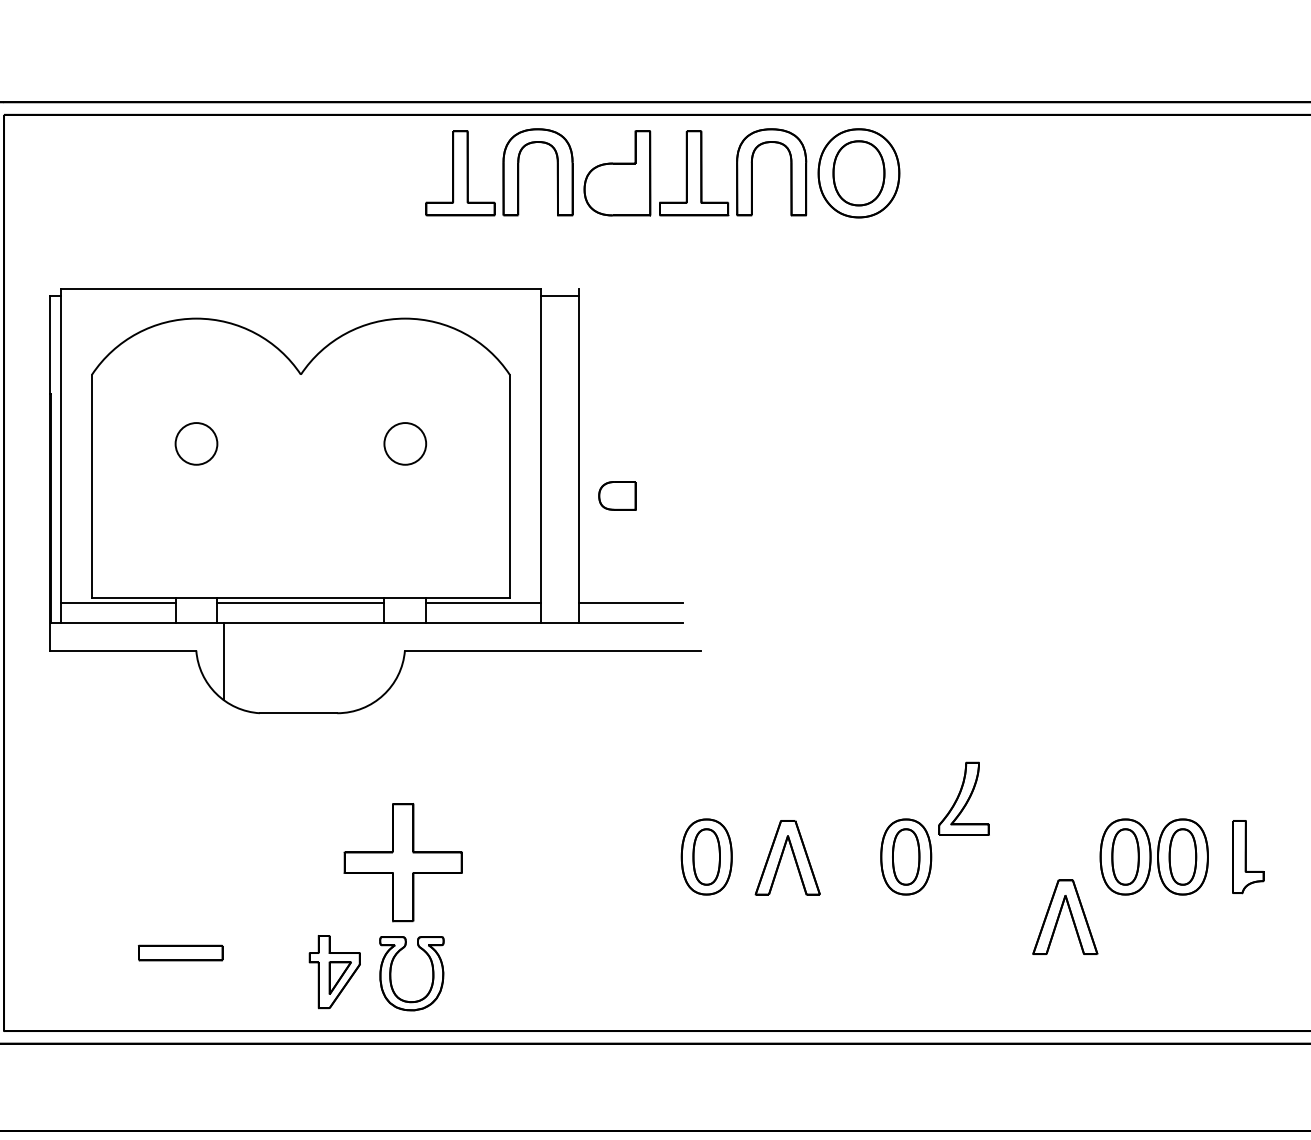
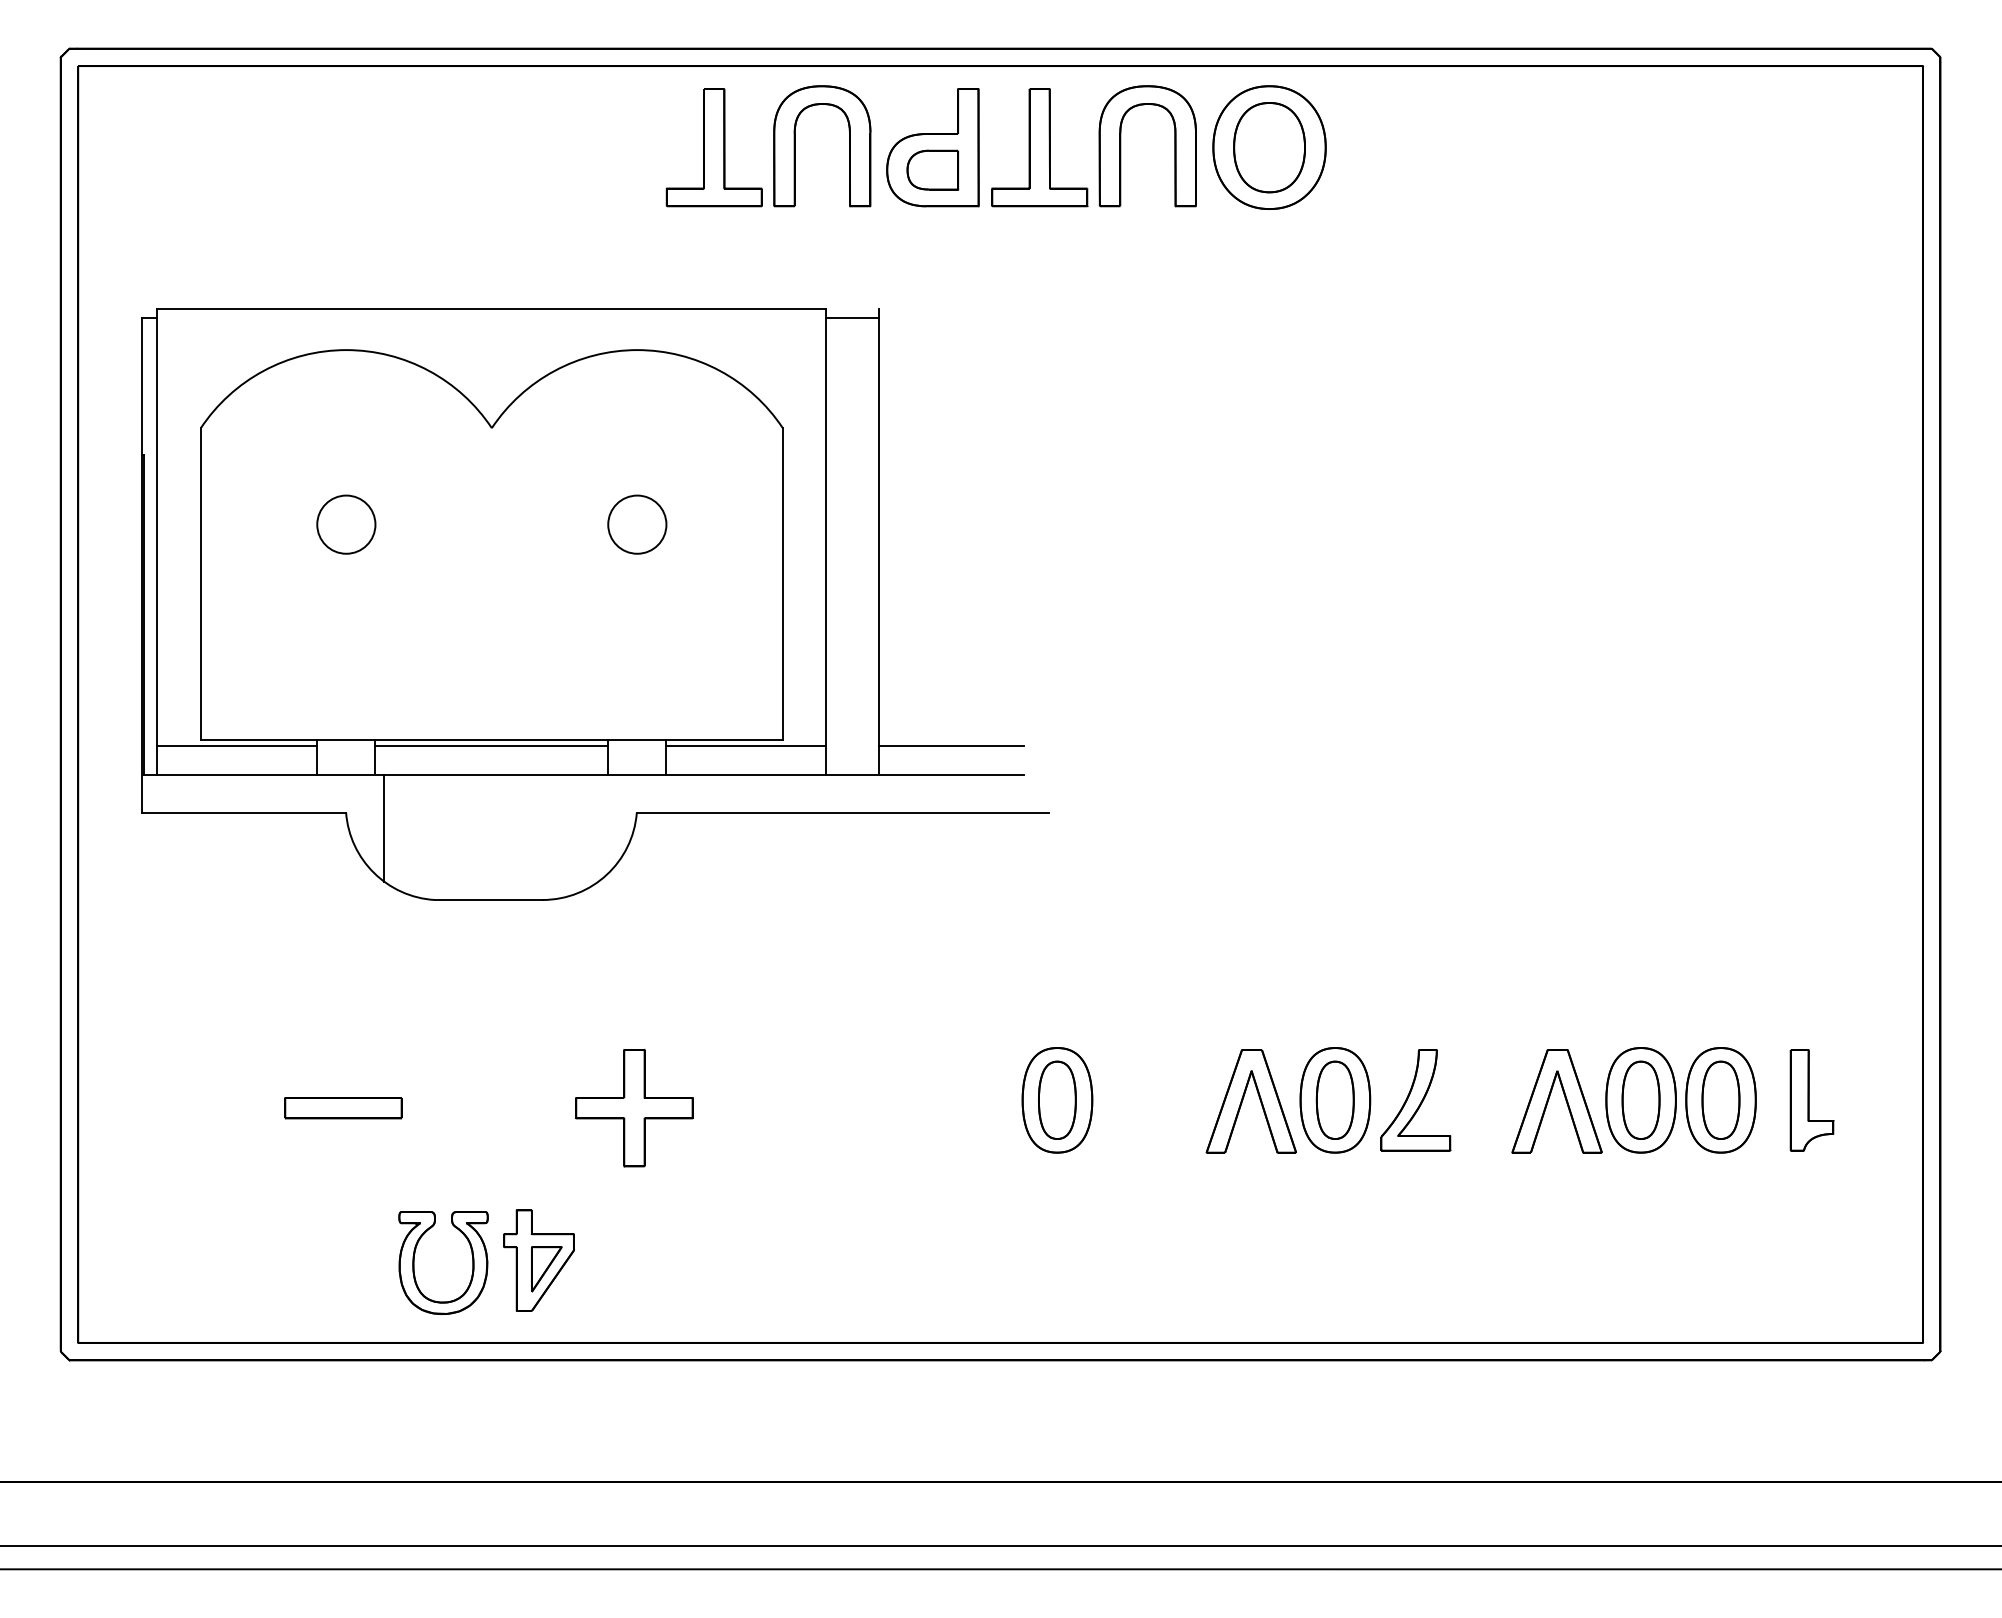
part: (617, 495) -> (932, 169), moved
part: (963, 799) -> (1415, 1100), moved
part: (782, 857) -> (1243, 1100), moved
part: (403, 862) -> (634, 1107), size x0.71
part: (1059, 915) -> (1549, 1099), moved
part: (180, 953) -> (343, 1108), moved
part: (391, 973) -> (414, 1262), moved

